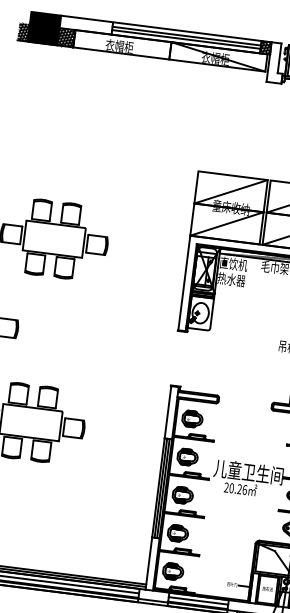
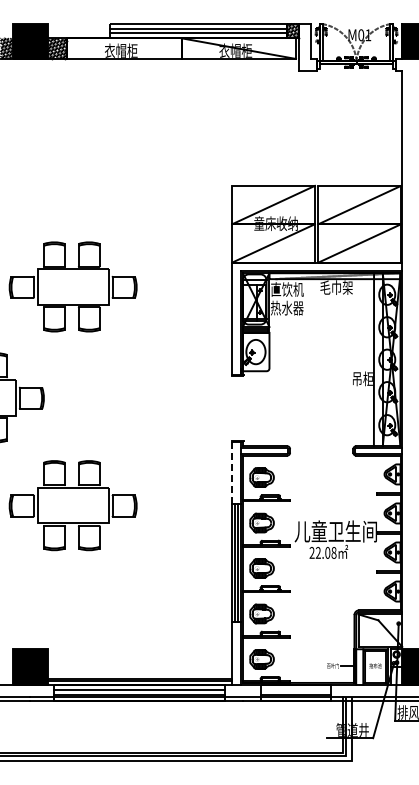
line: (87, 18) -> (79, 23), removed
line: (168, 412) -> (232, 473), solid -> dashed
text: (237, 488) -> (325, 552), 20.26 -> 22.08
line: (197, 601) -> (295, 690), removed

